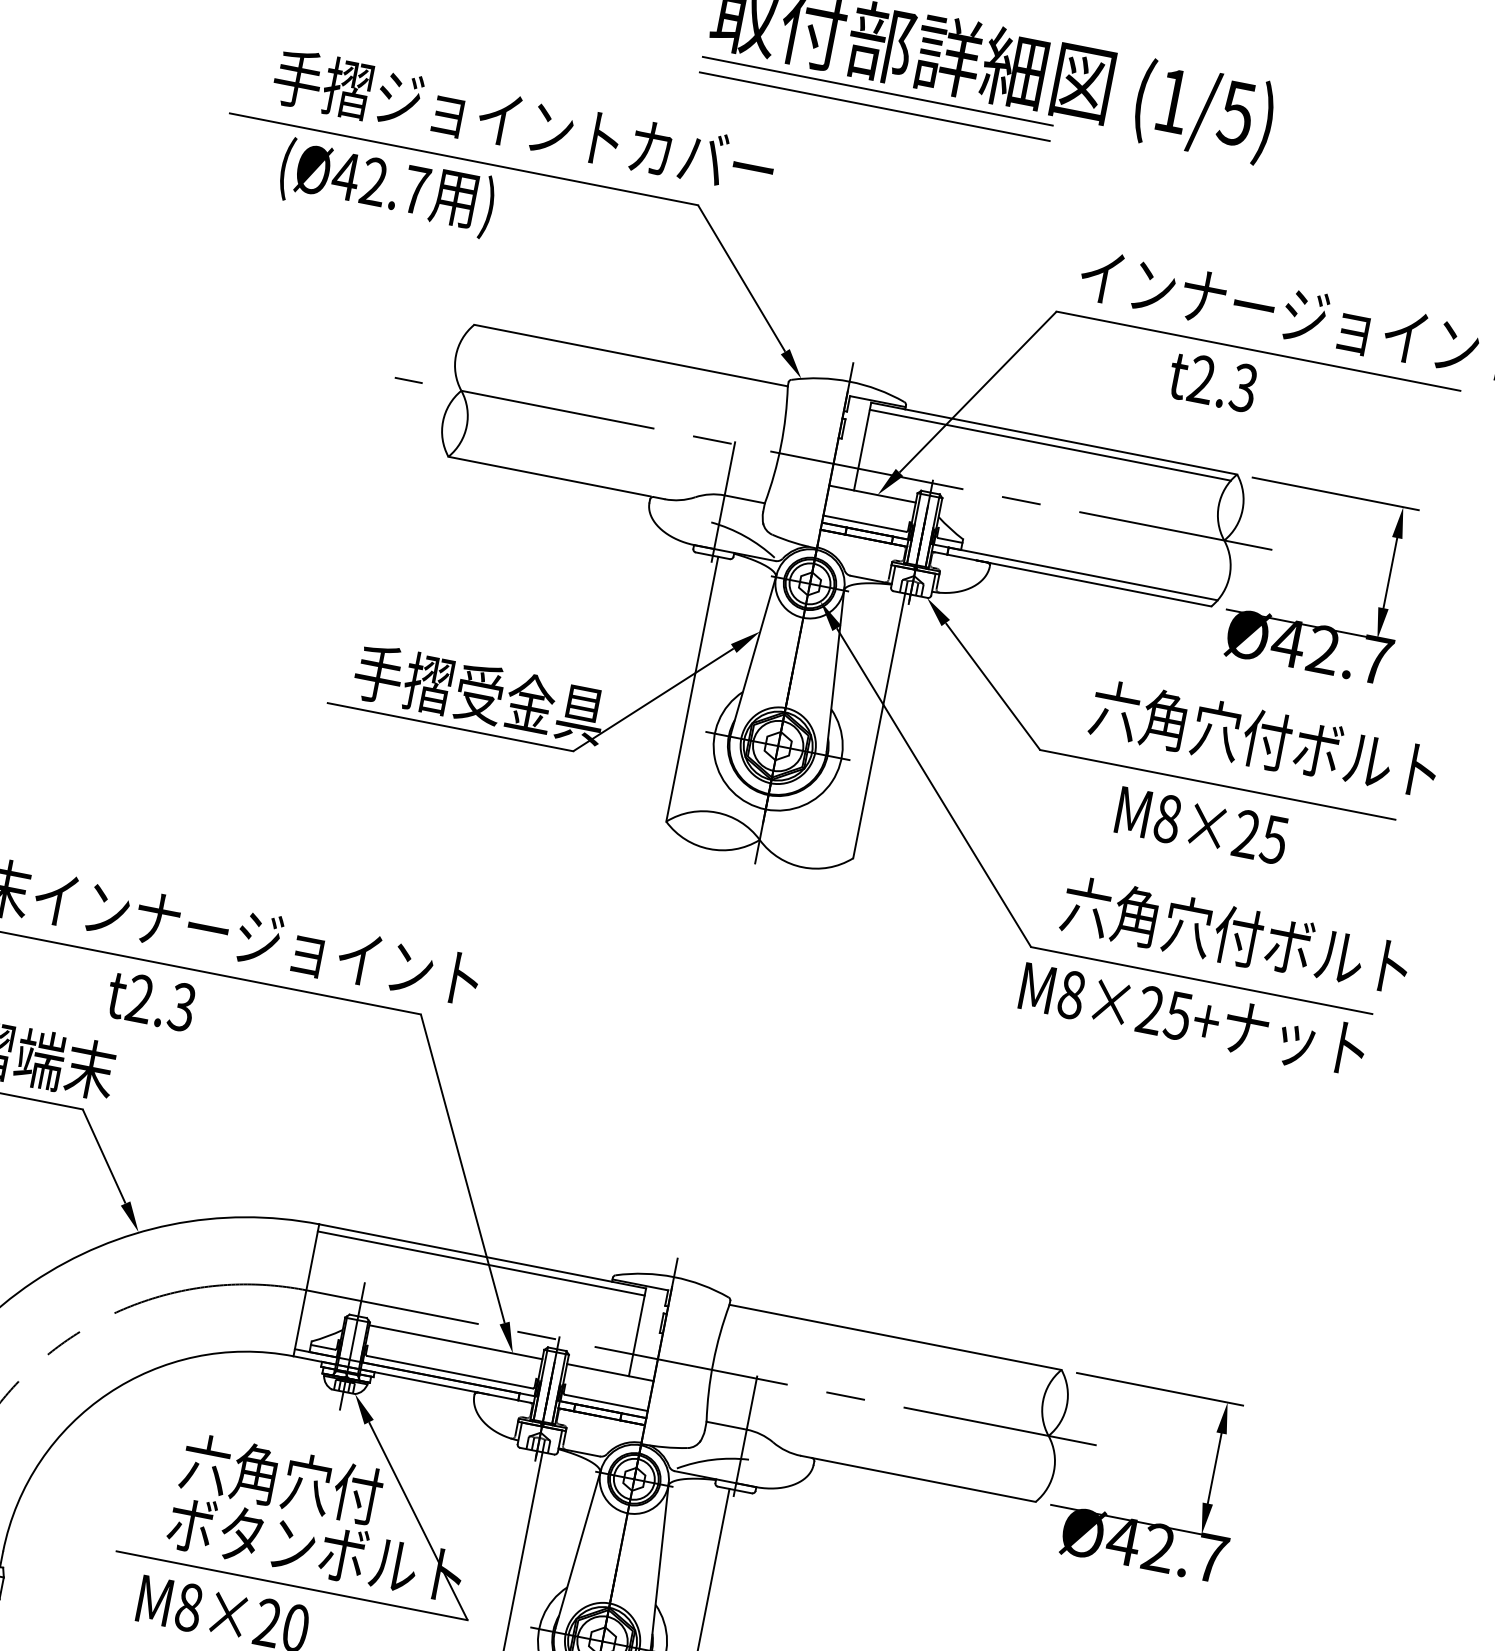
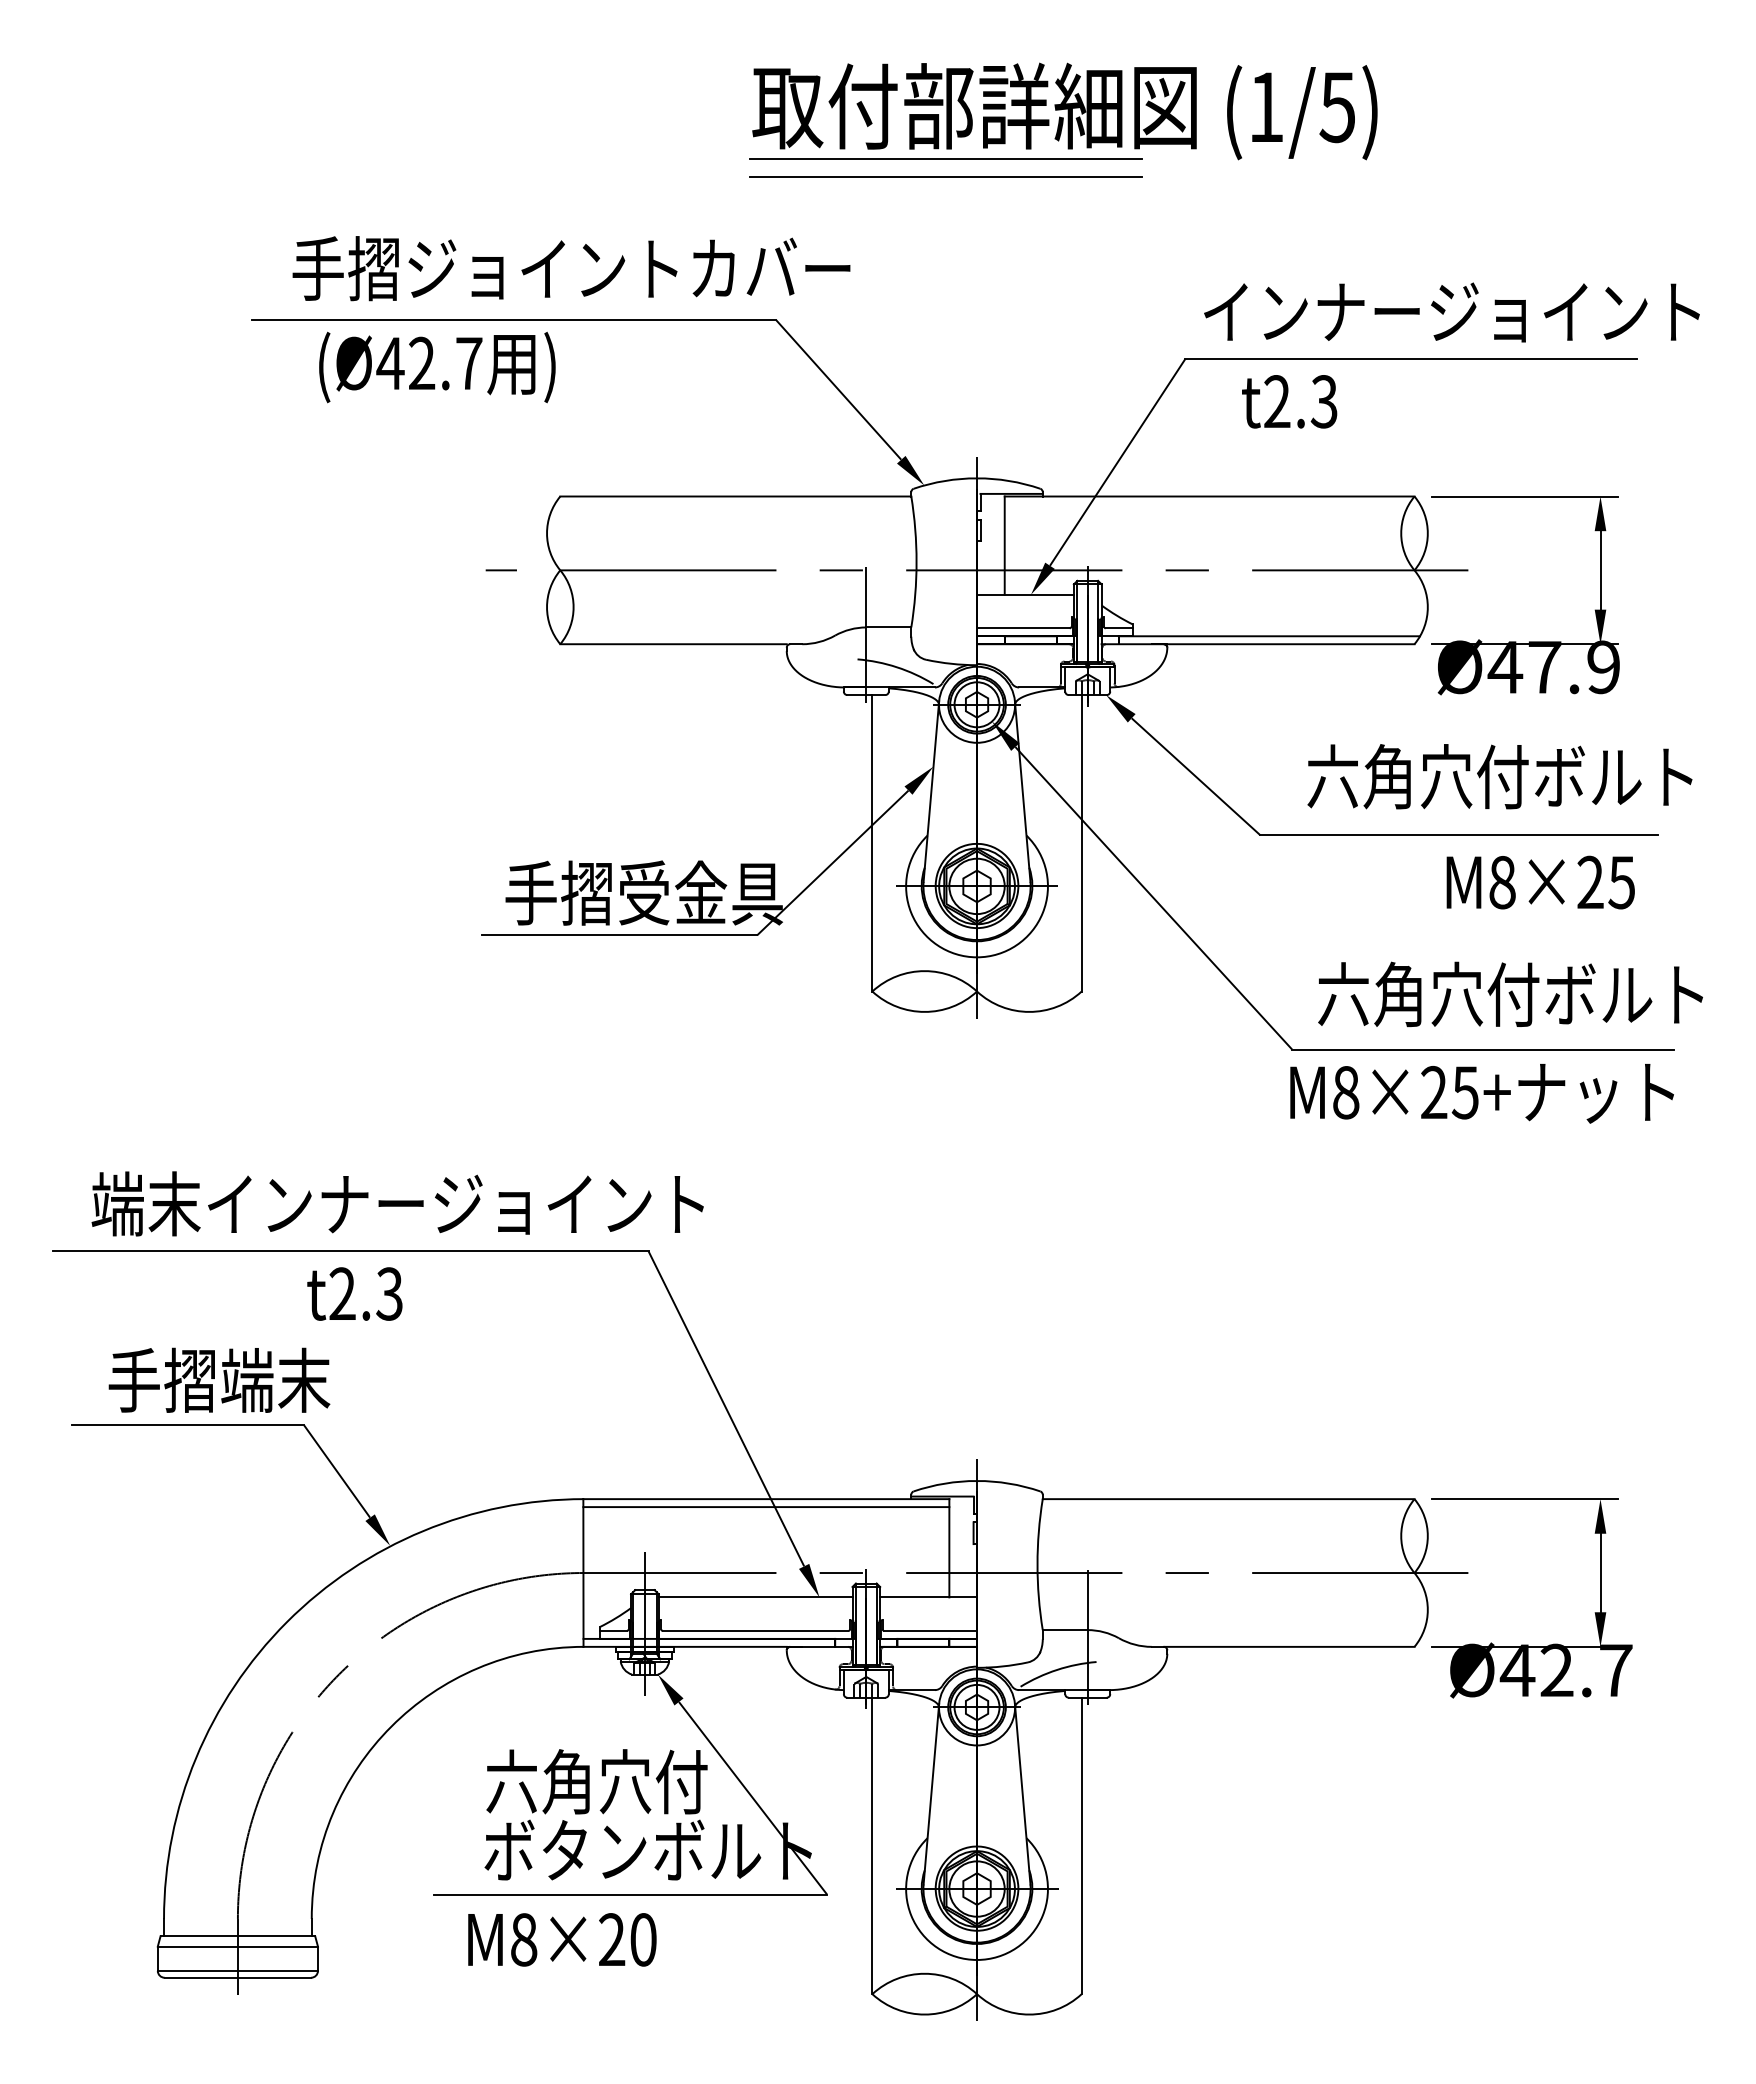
text: (1212, 381) -> (1289, 401), moved
line: (1050, 445) -> (1206, 504), removed
text: (1350, 655) -> (1574, 667), Ø42.7 -> Ø47.9
text: (1201, 825) -> (1540, 882), moved

